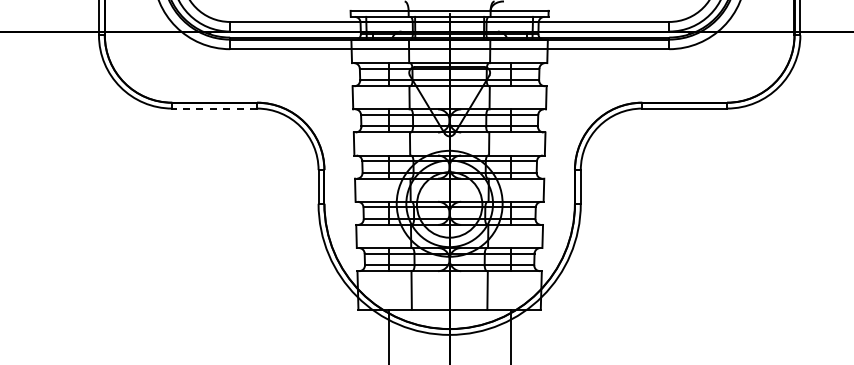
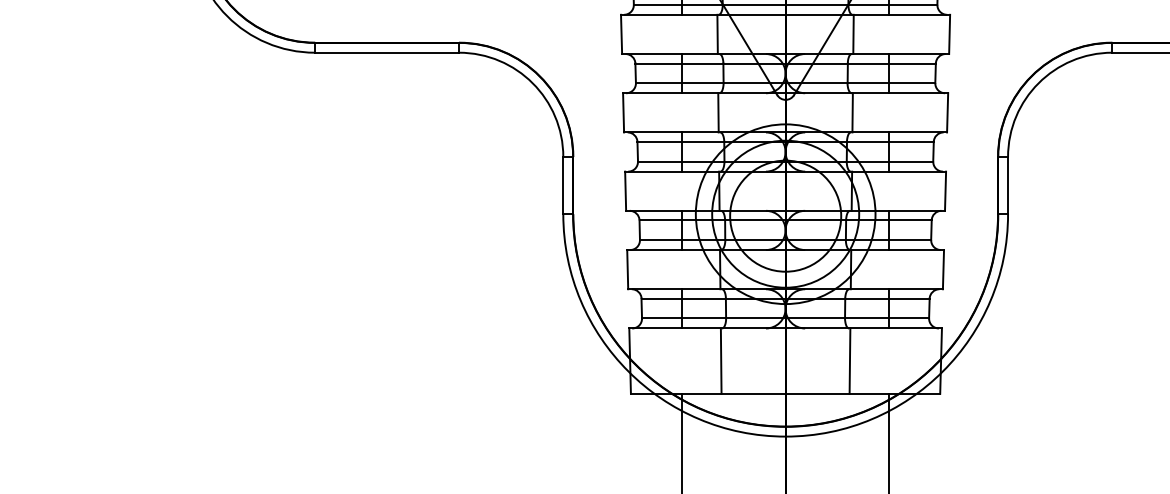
line: (214, 108) -> (386, 52), dashed -> solid

